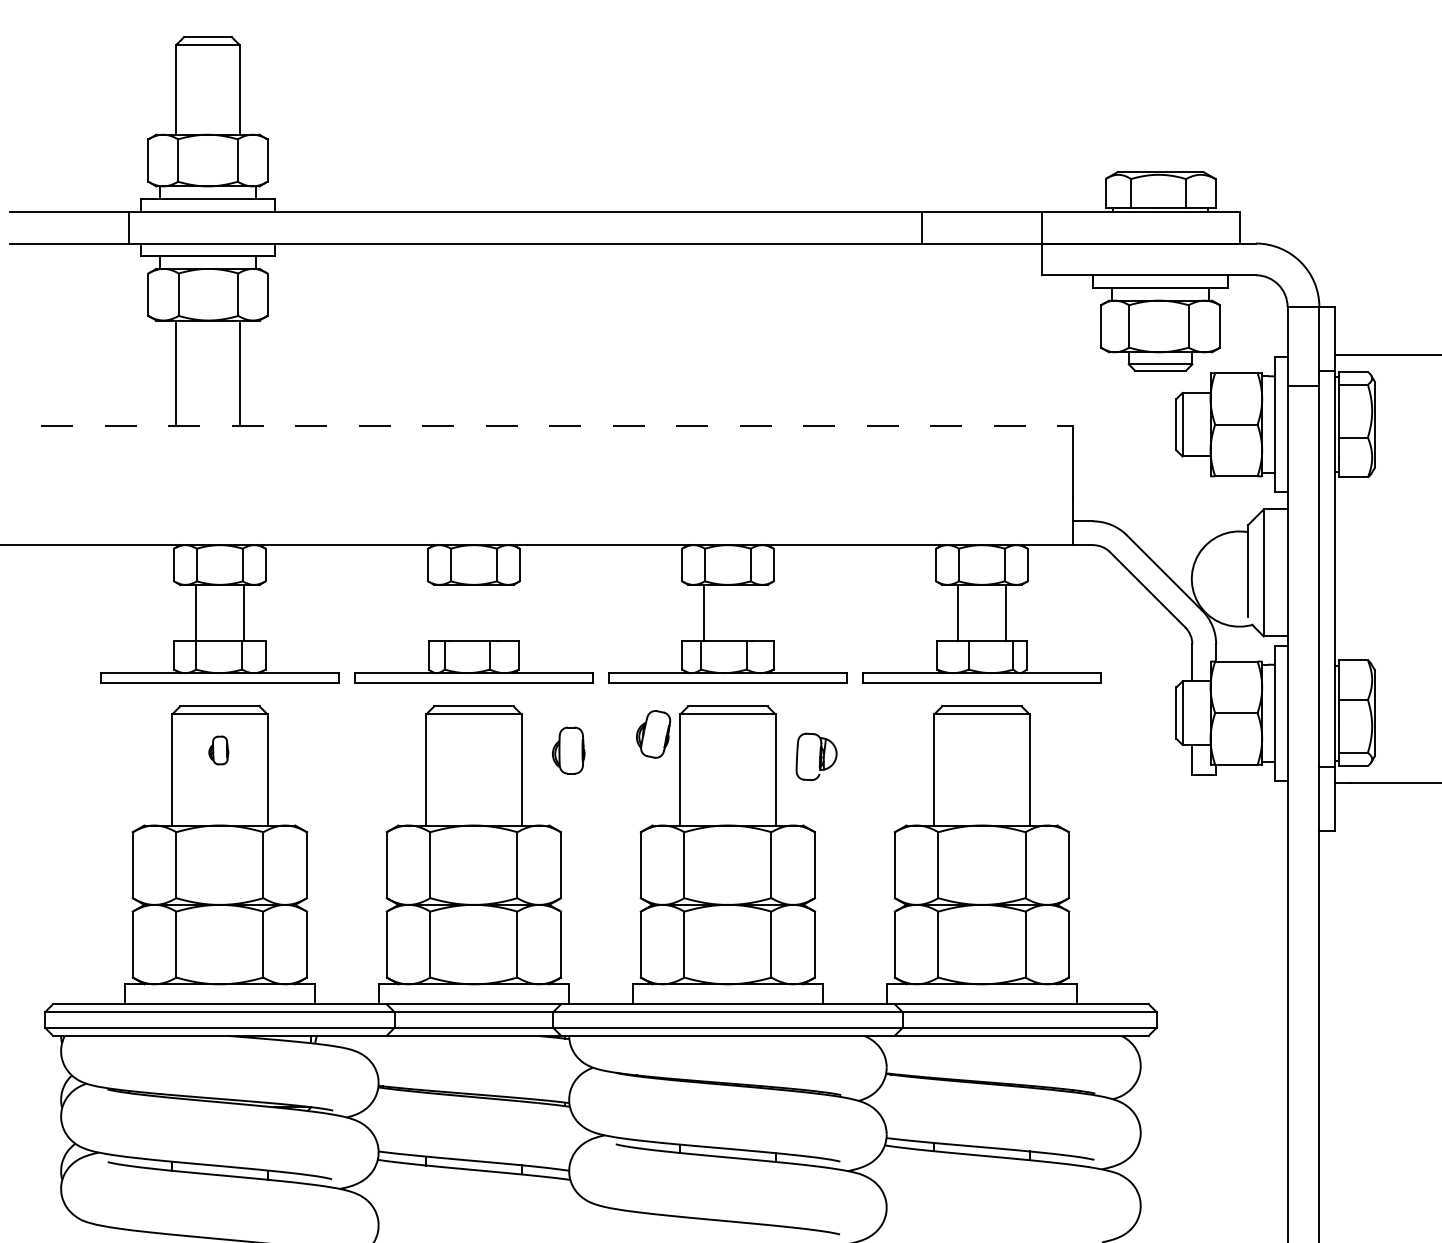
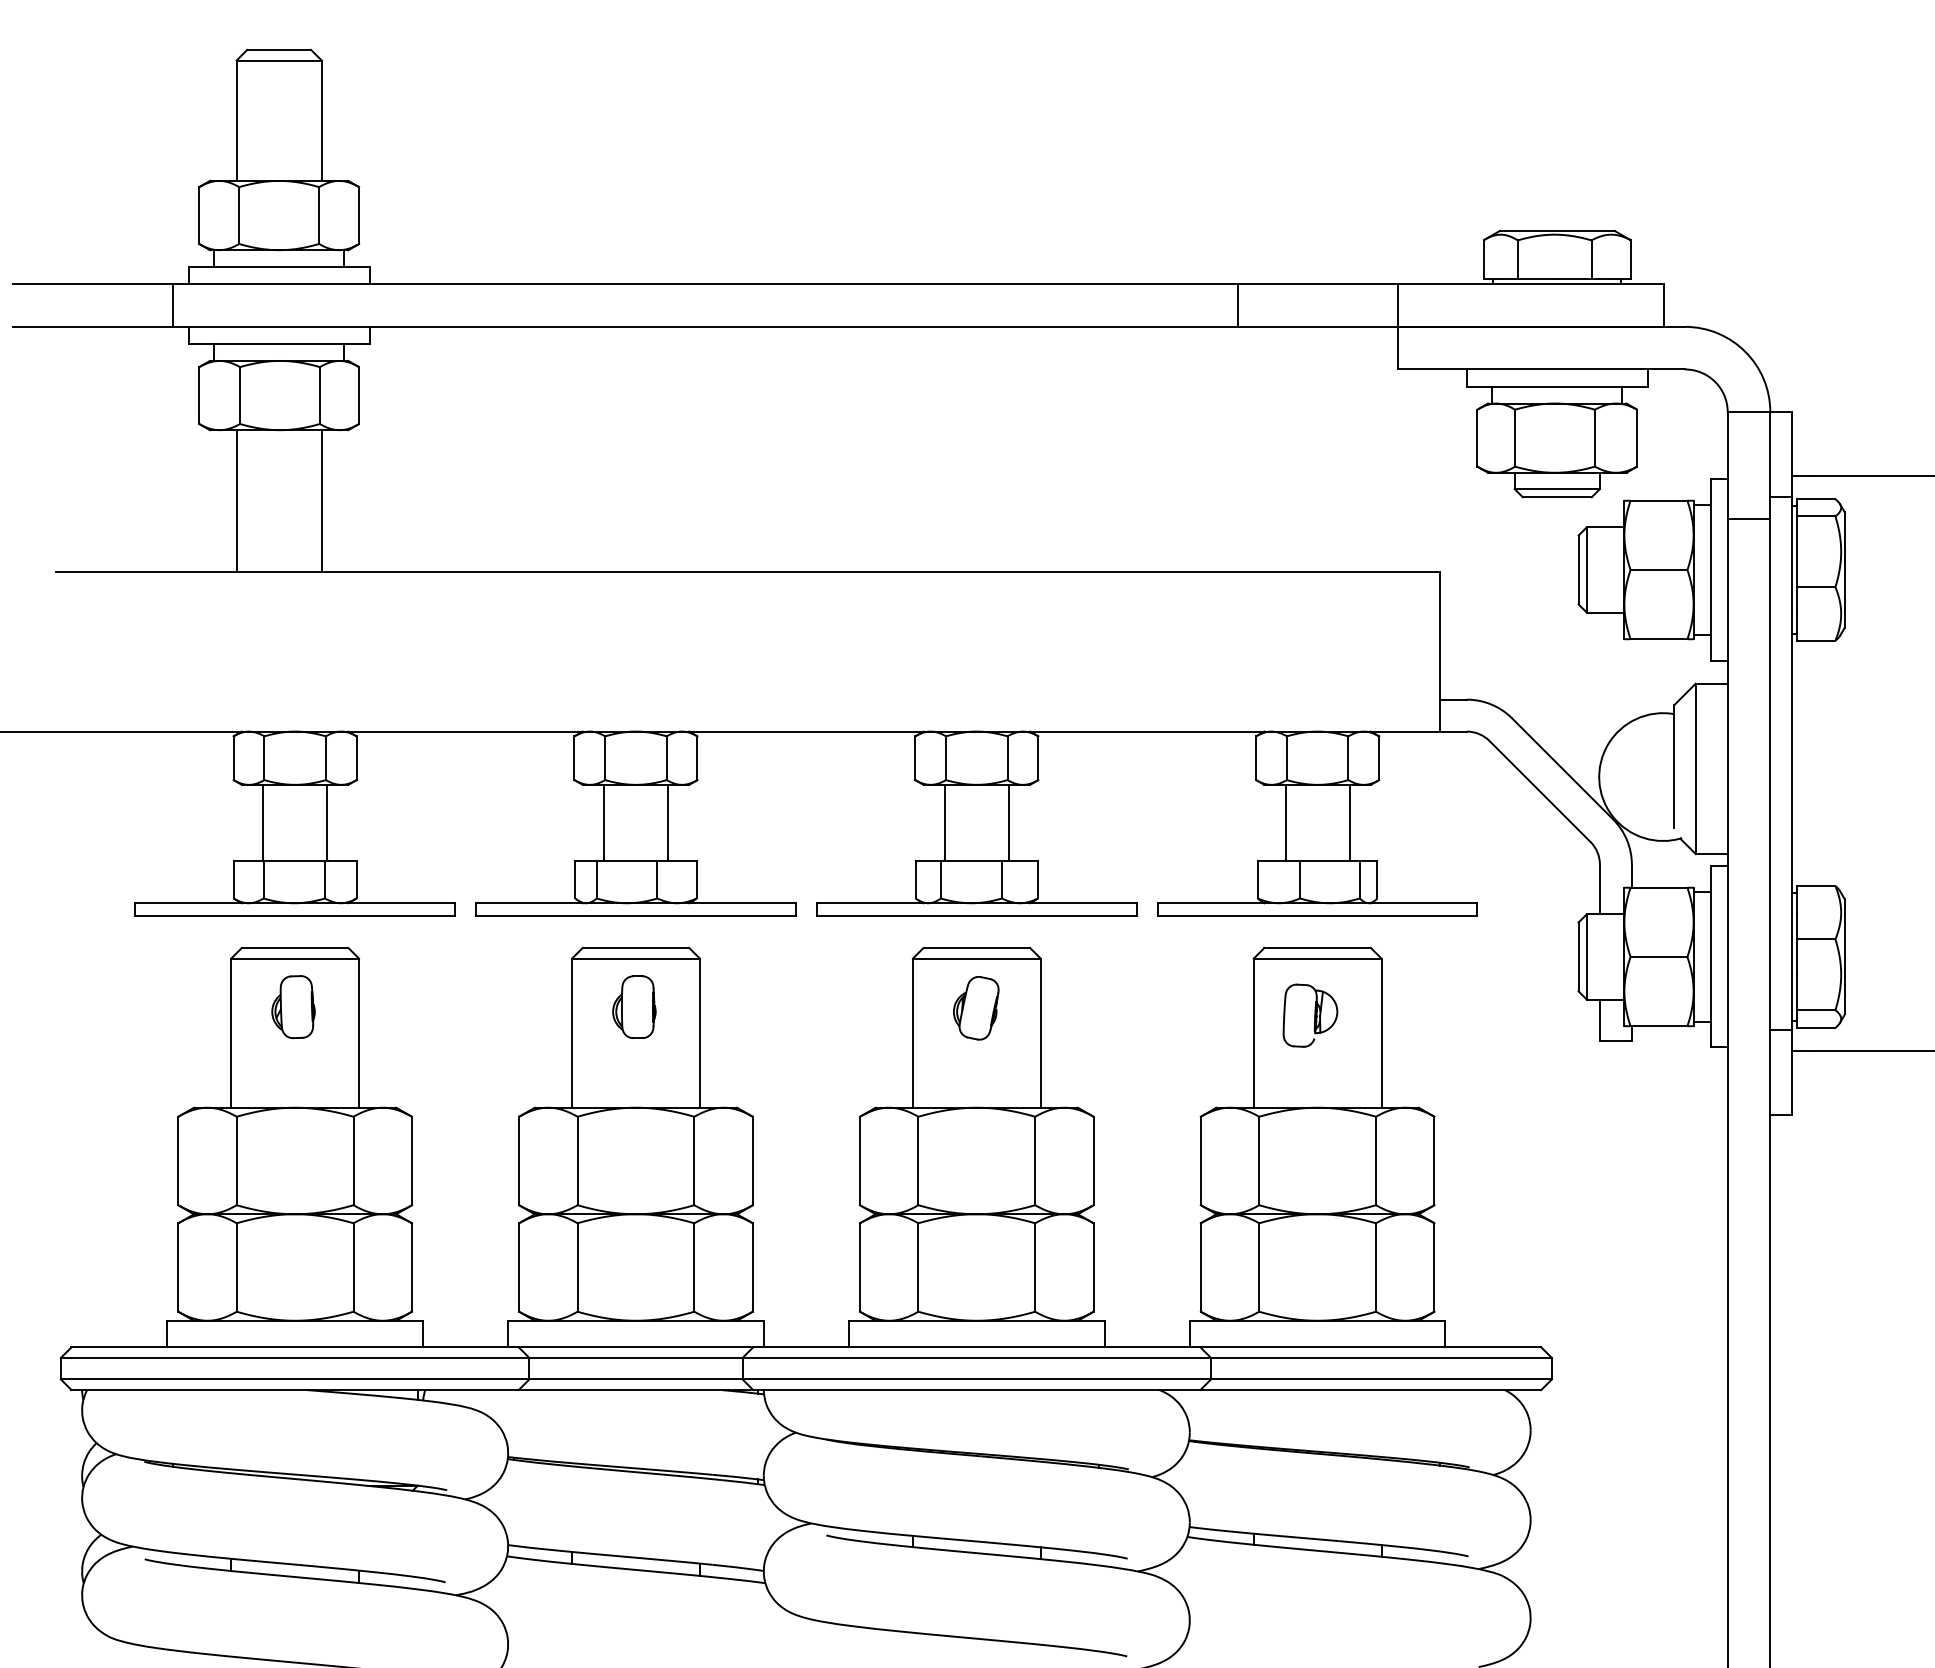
line: (557, 426) -> (748, 572), dashed -> solid
line: (450, 612) -> (604, 821), added
line: (497, 612) -> (667, 821), added
line: (751, 612) -> (1008, 821), added
part: (653, 734) -> (976, 1008), moved
part: (218, 750) -> (293, 1007), size x1.67
part: (568, 750) -> (634, 1007), moved
part: (816, 756) -> (1310, 1015), moved

